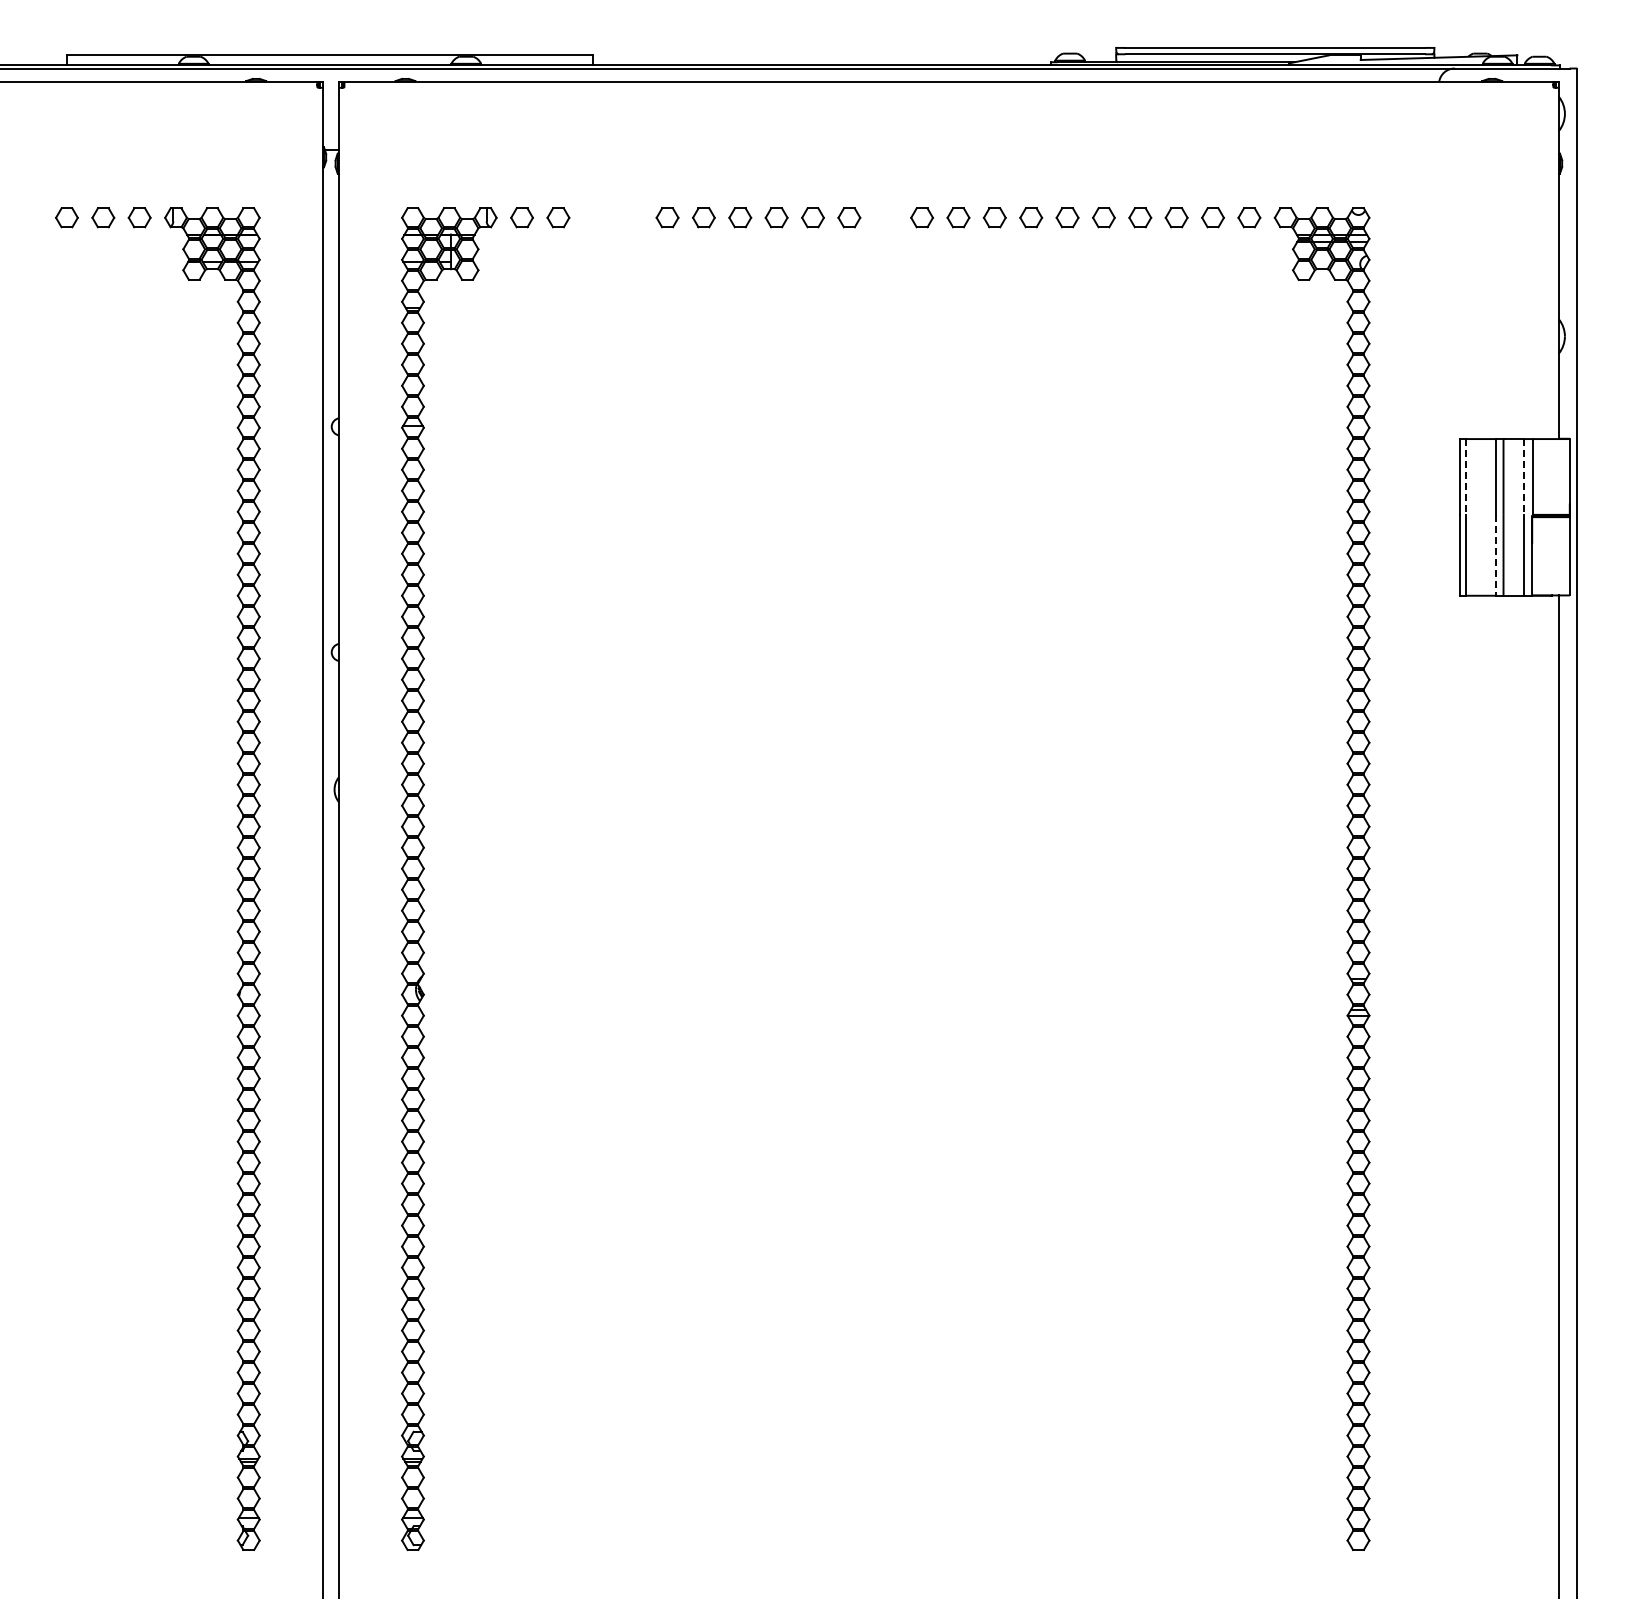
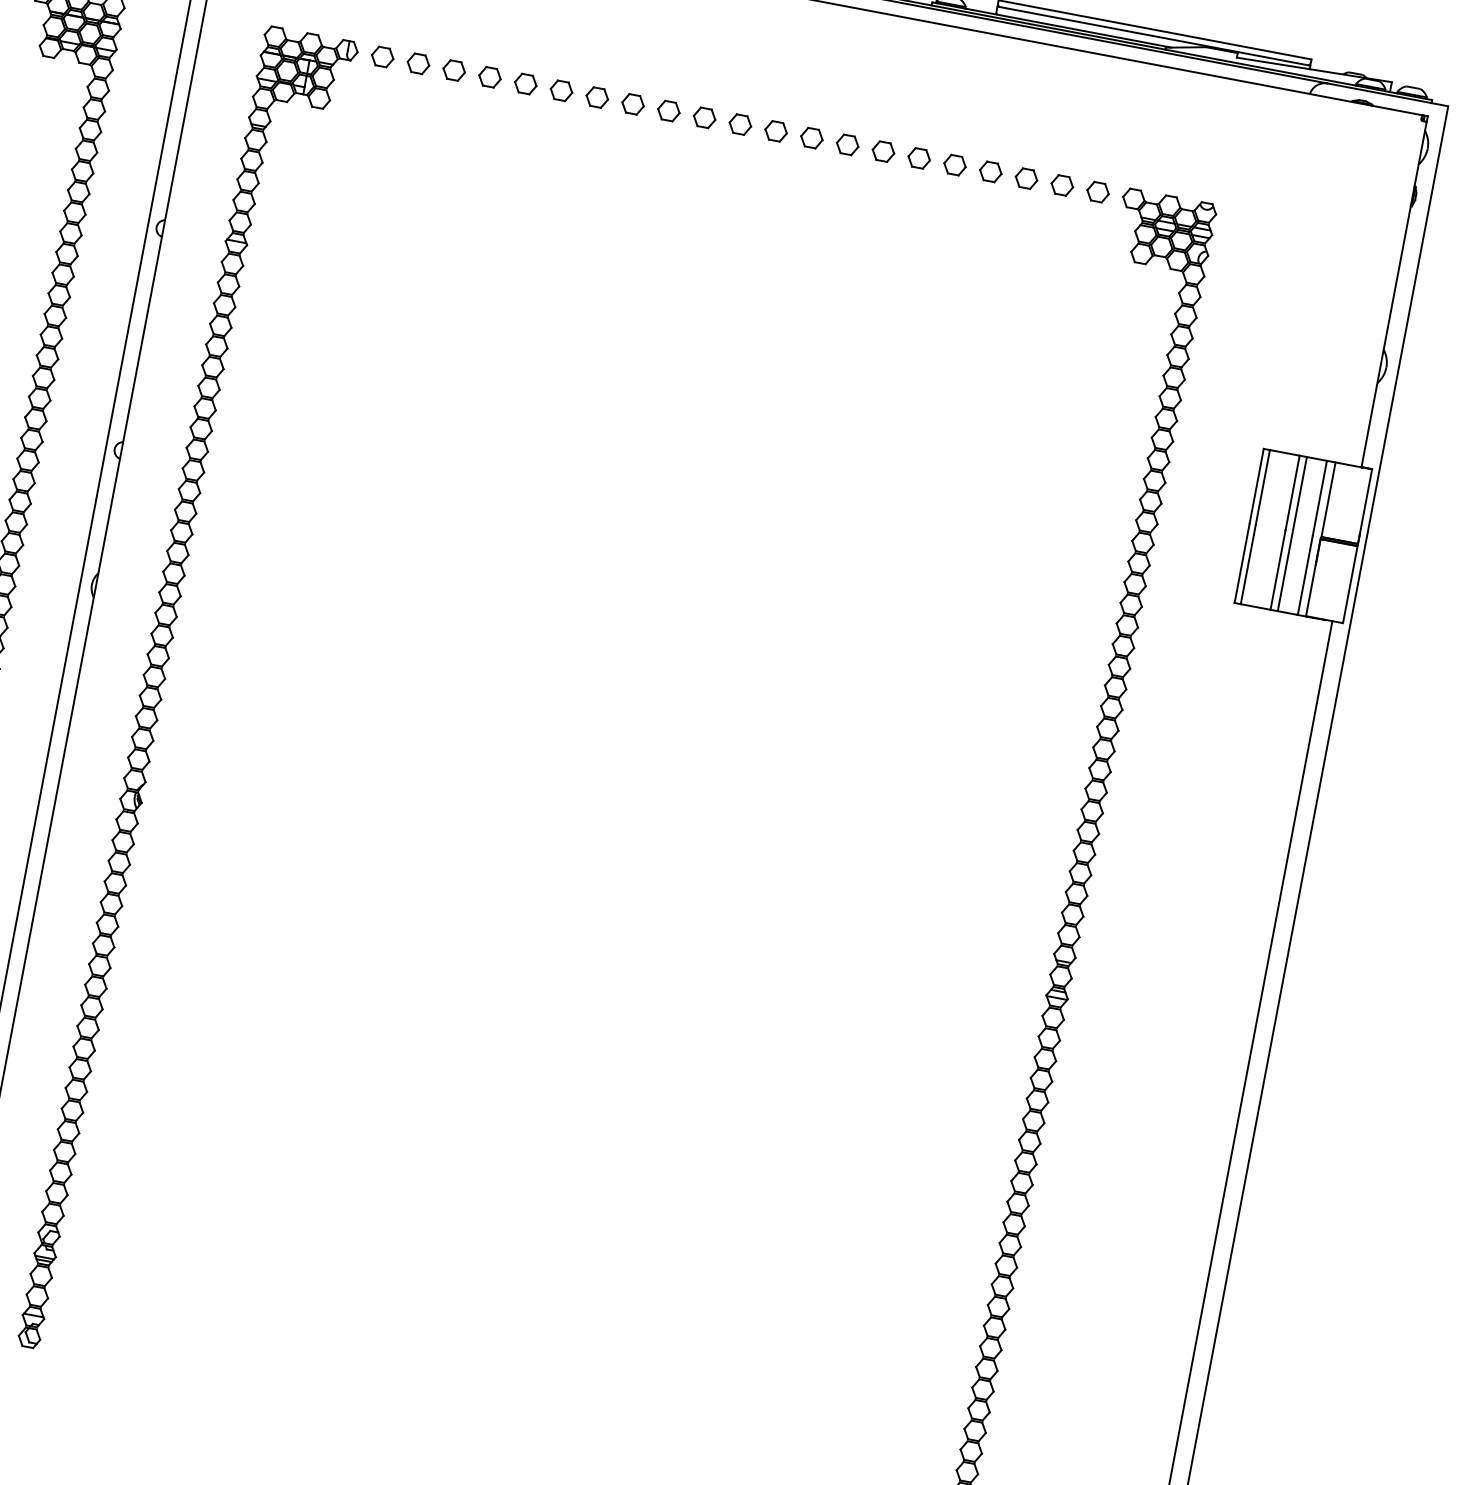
part: (594, 217) -> (453, 70), added
part: (631, 217) -> (490, 77), added
part: (885, 217) -> (740, 124), added
line: (1465, 476) -> (1262, 486), dashed -> solid
line: (1523, 476) -> (1319, 497), dashed -> solid
line: (1496, 555) -> (1278, 570), dashed -> solid

